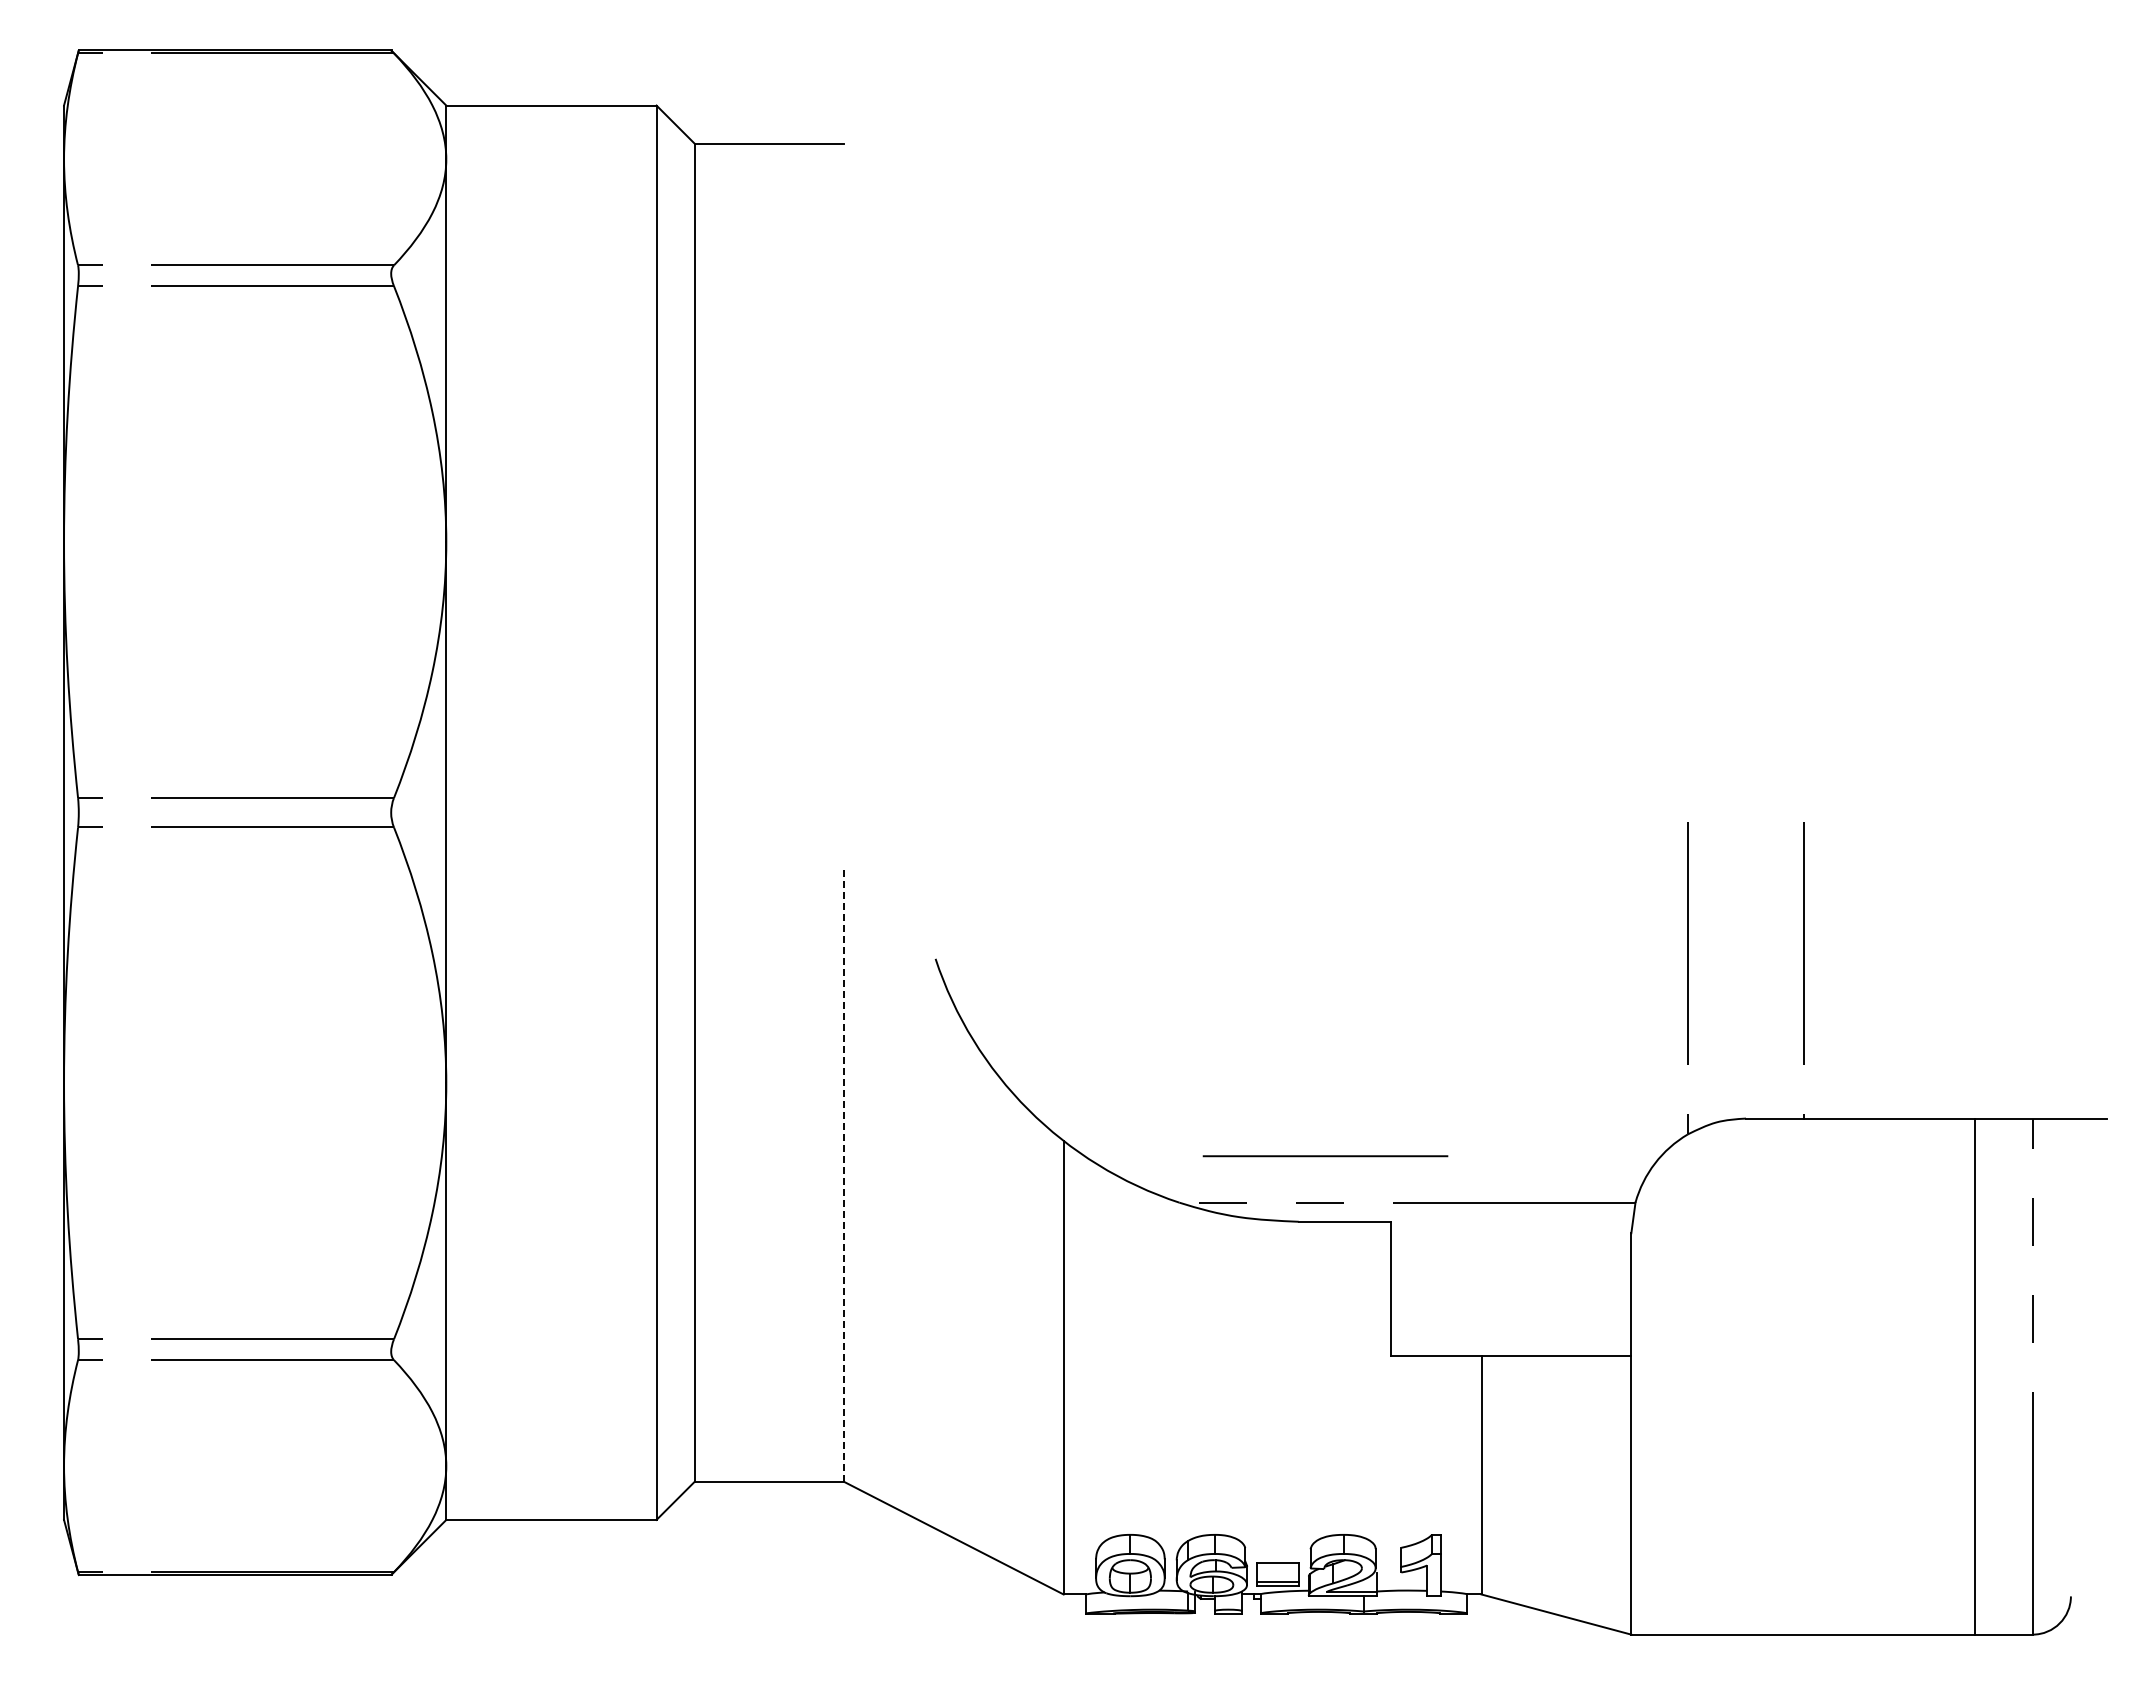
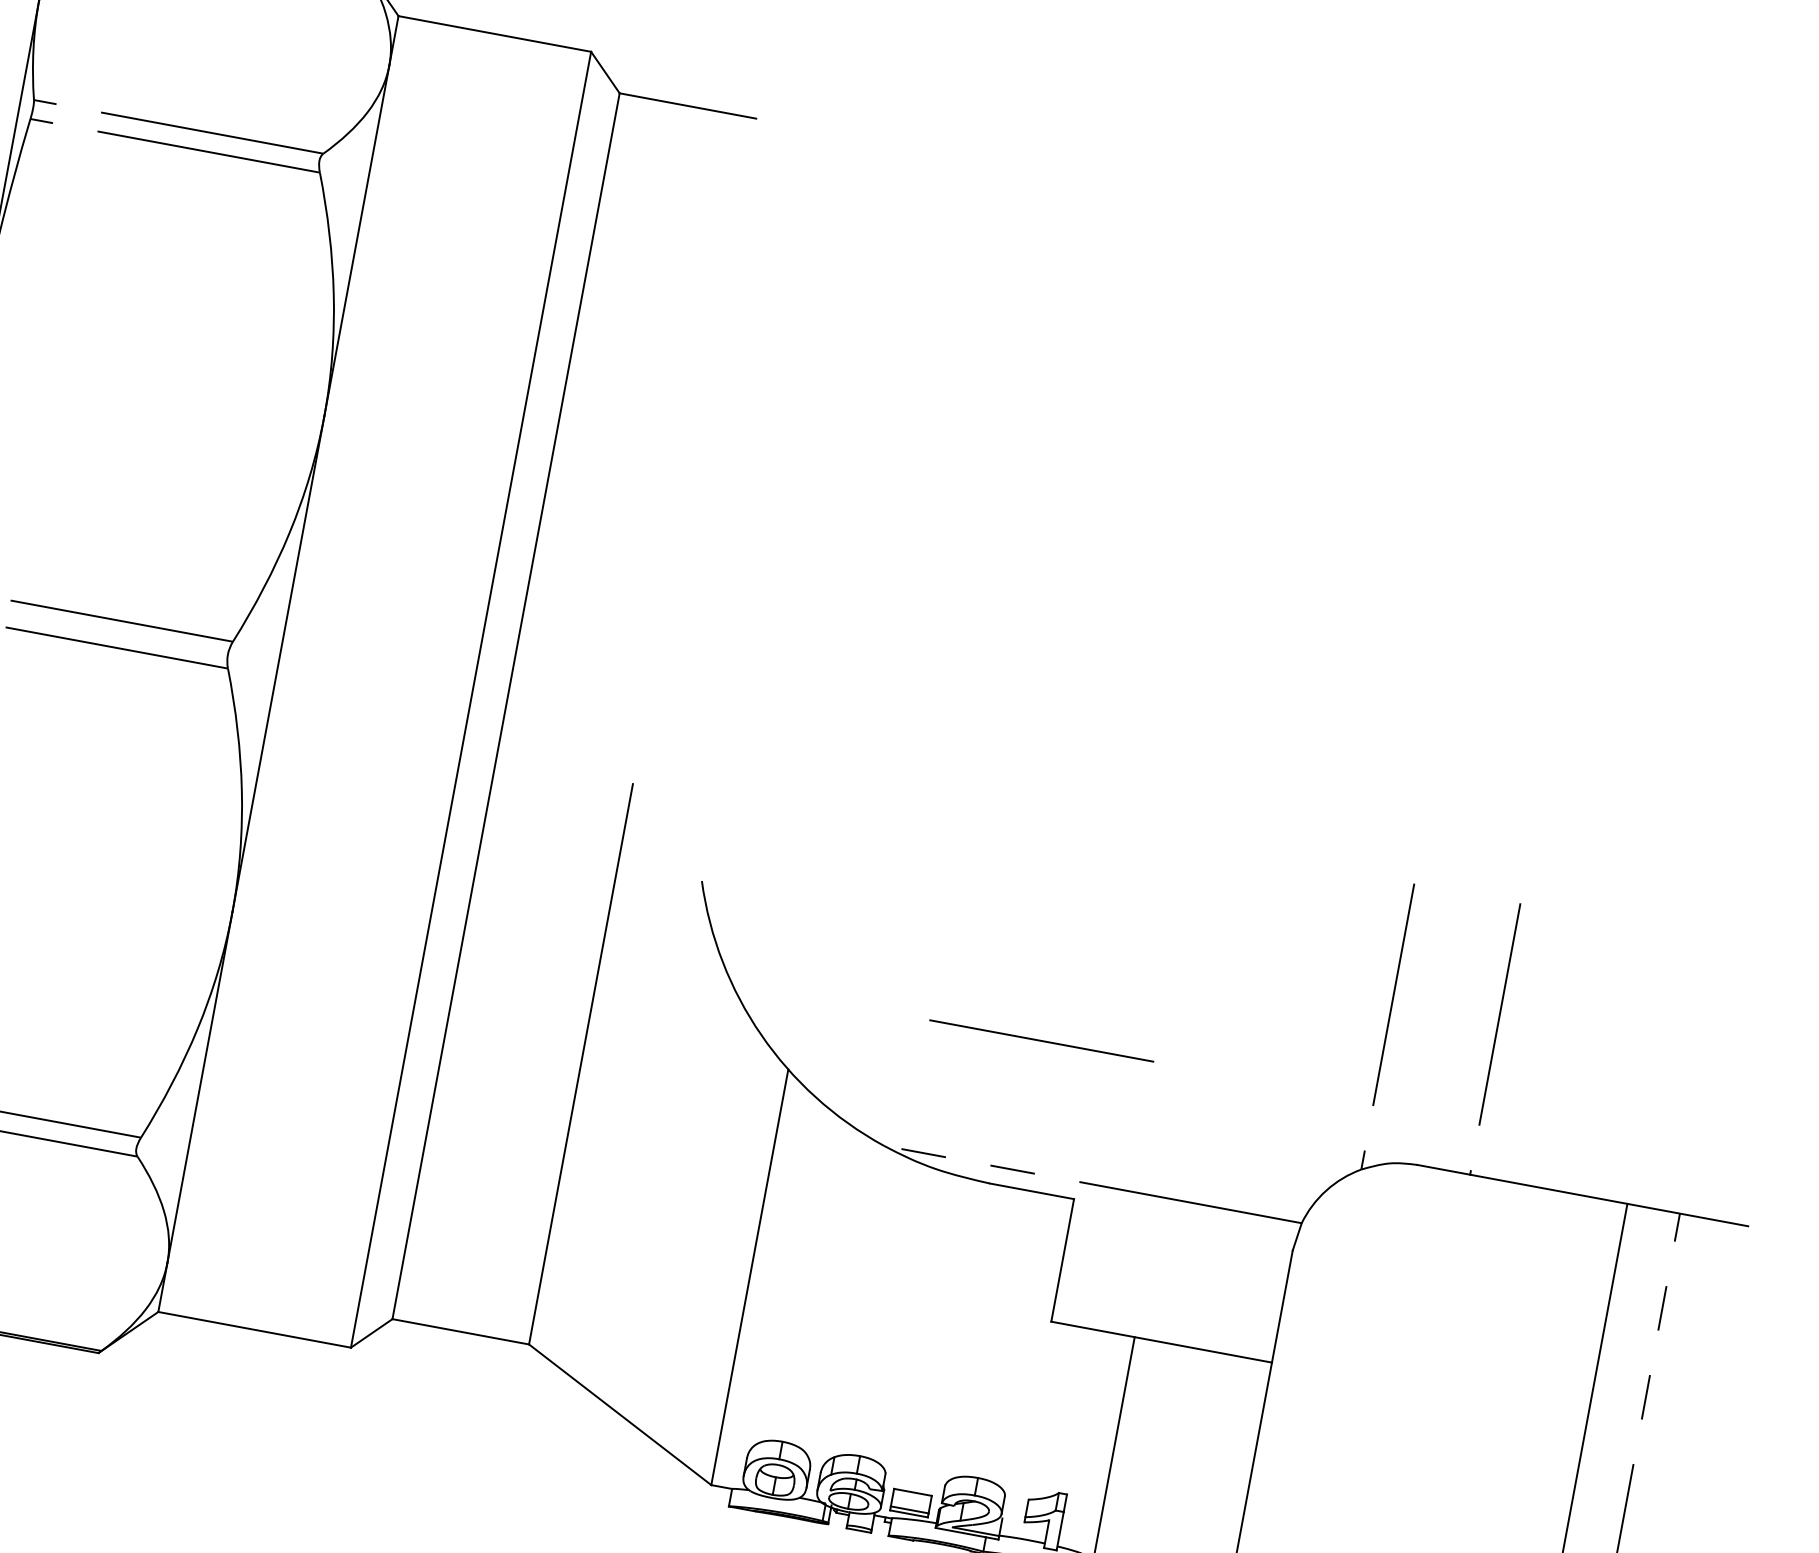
line: (1325, 1156) -> (1041, 1041), moved
line: (843, 1175) -> (580, 1063), dashed -> solid

